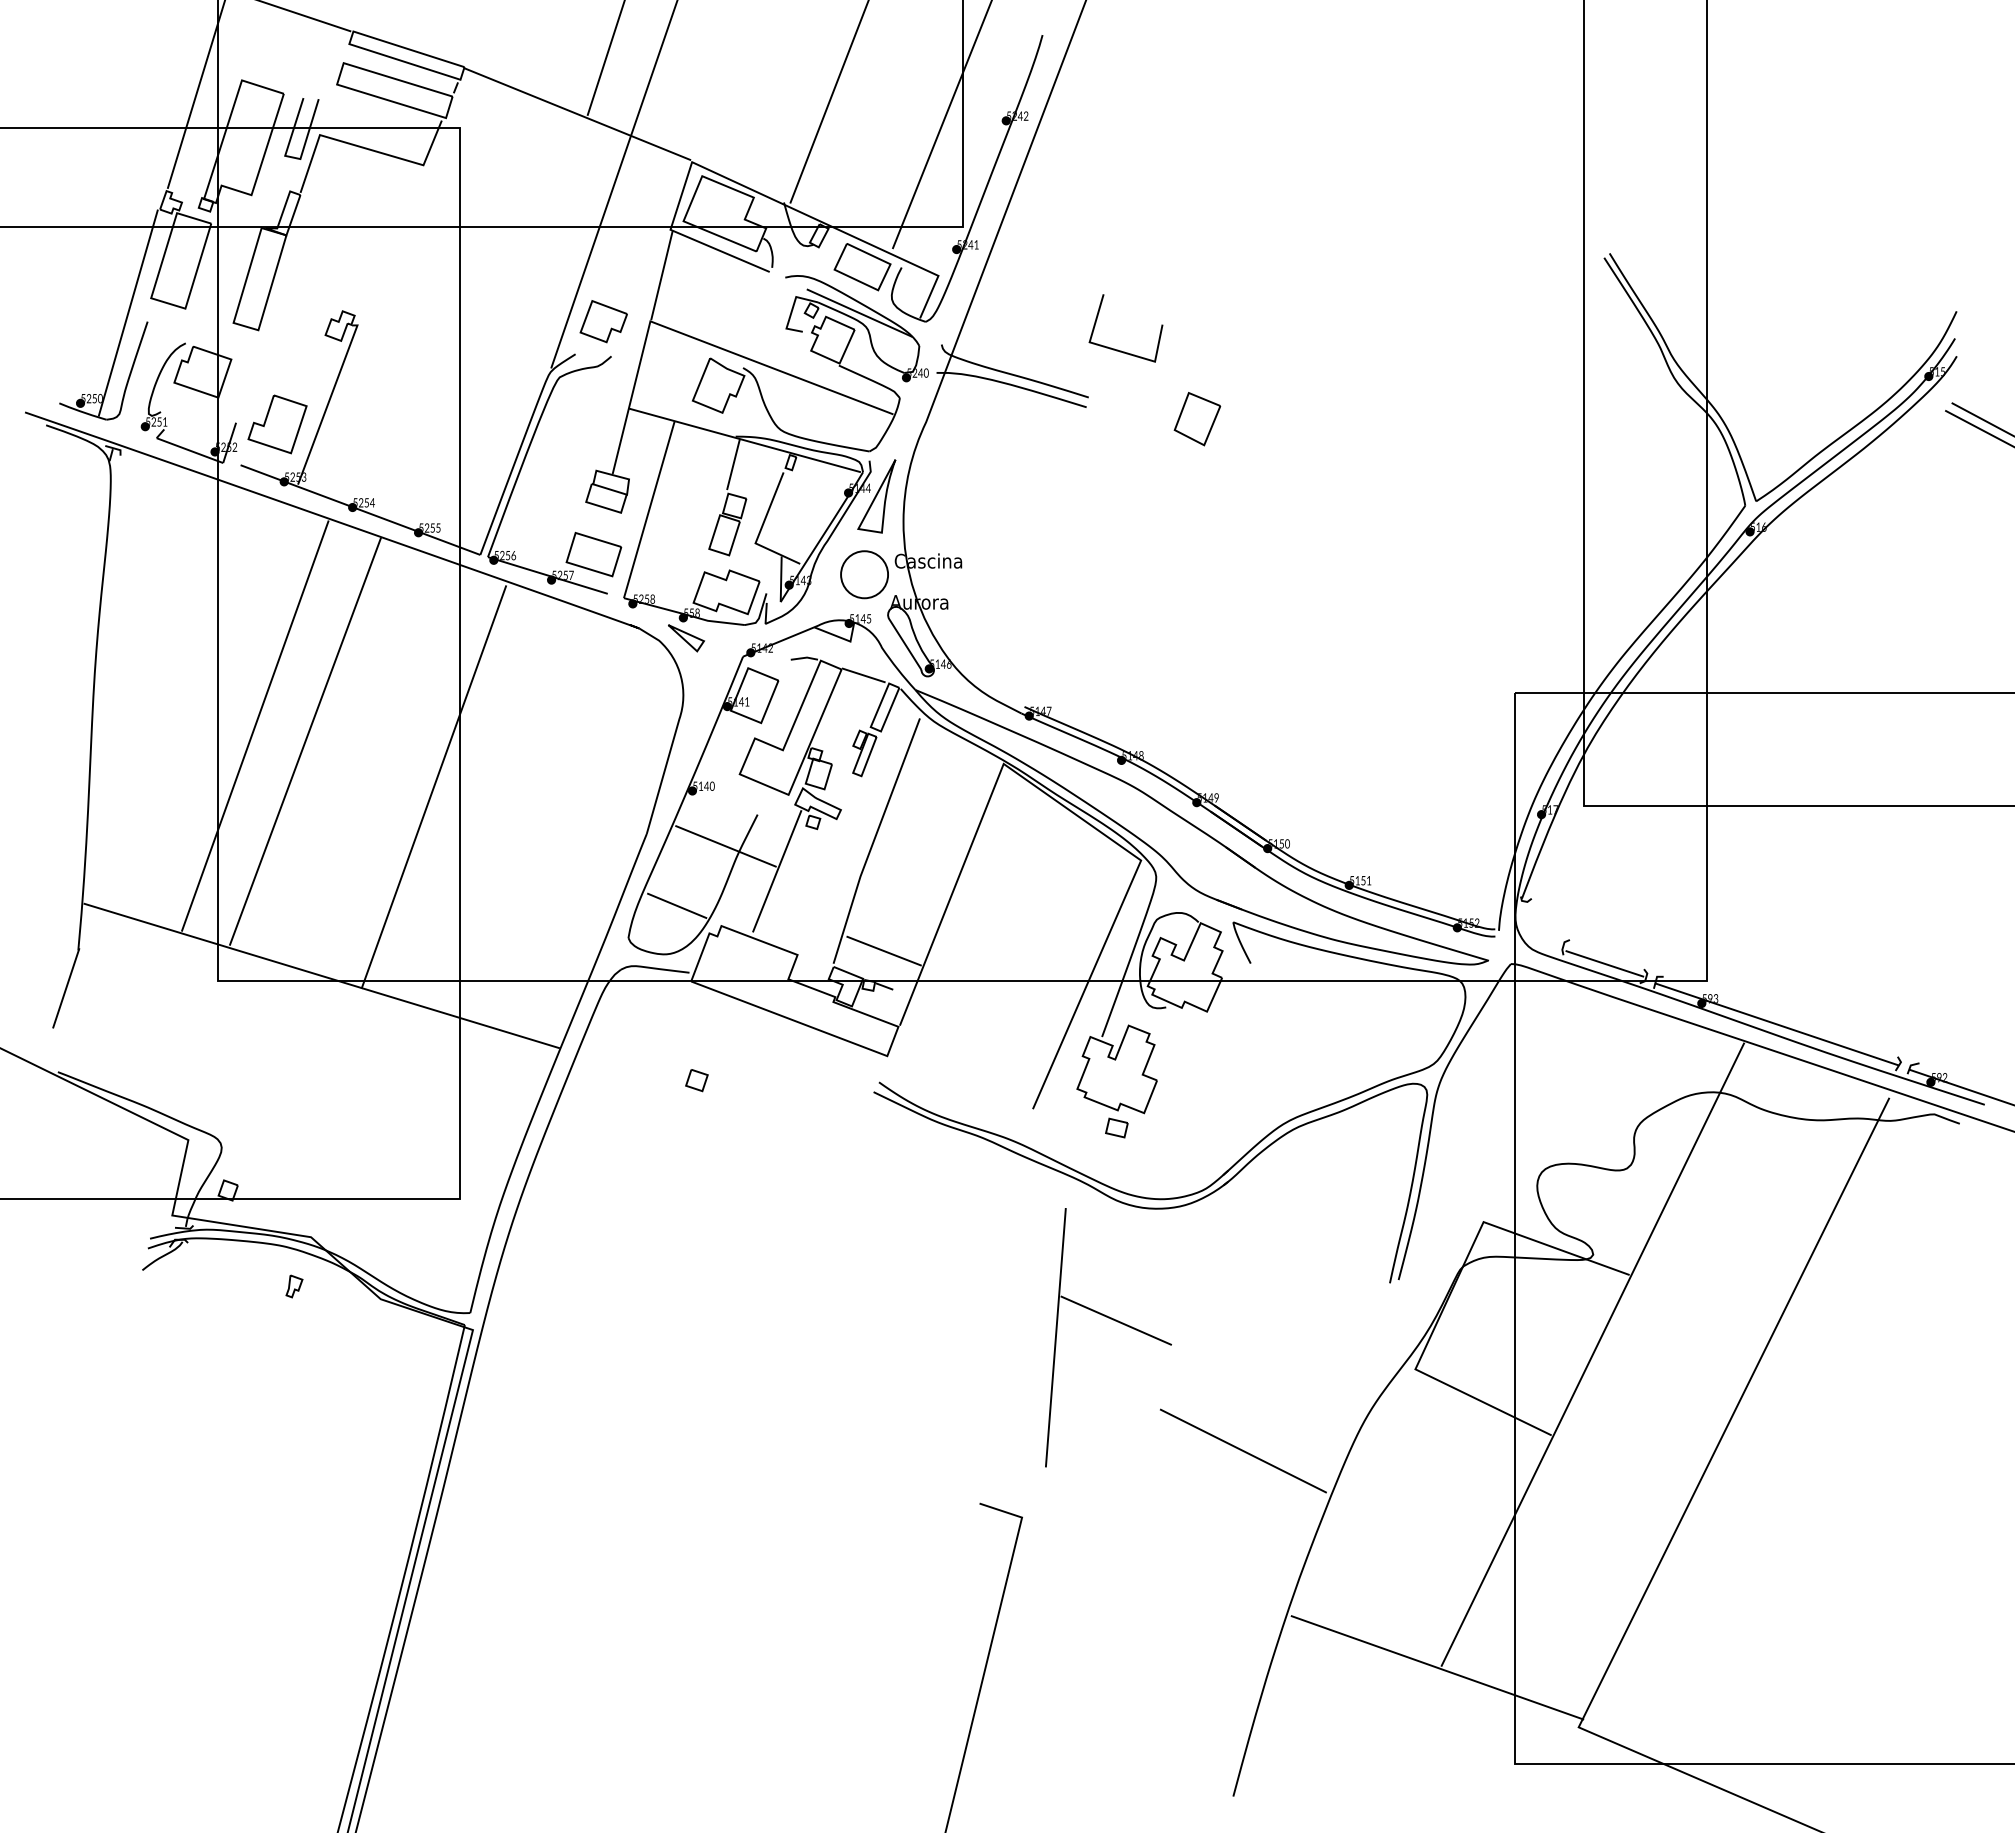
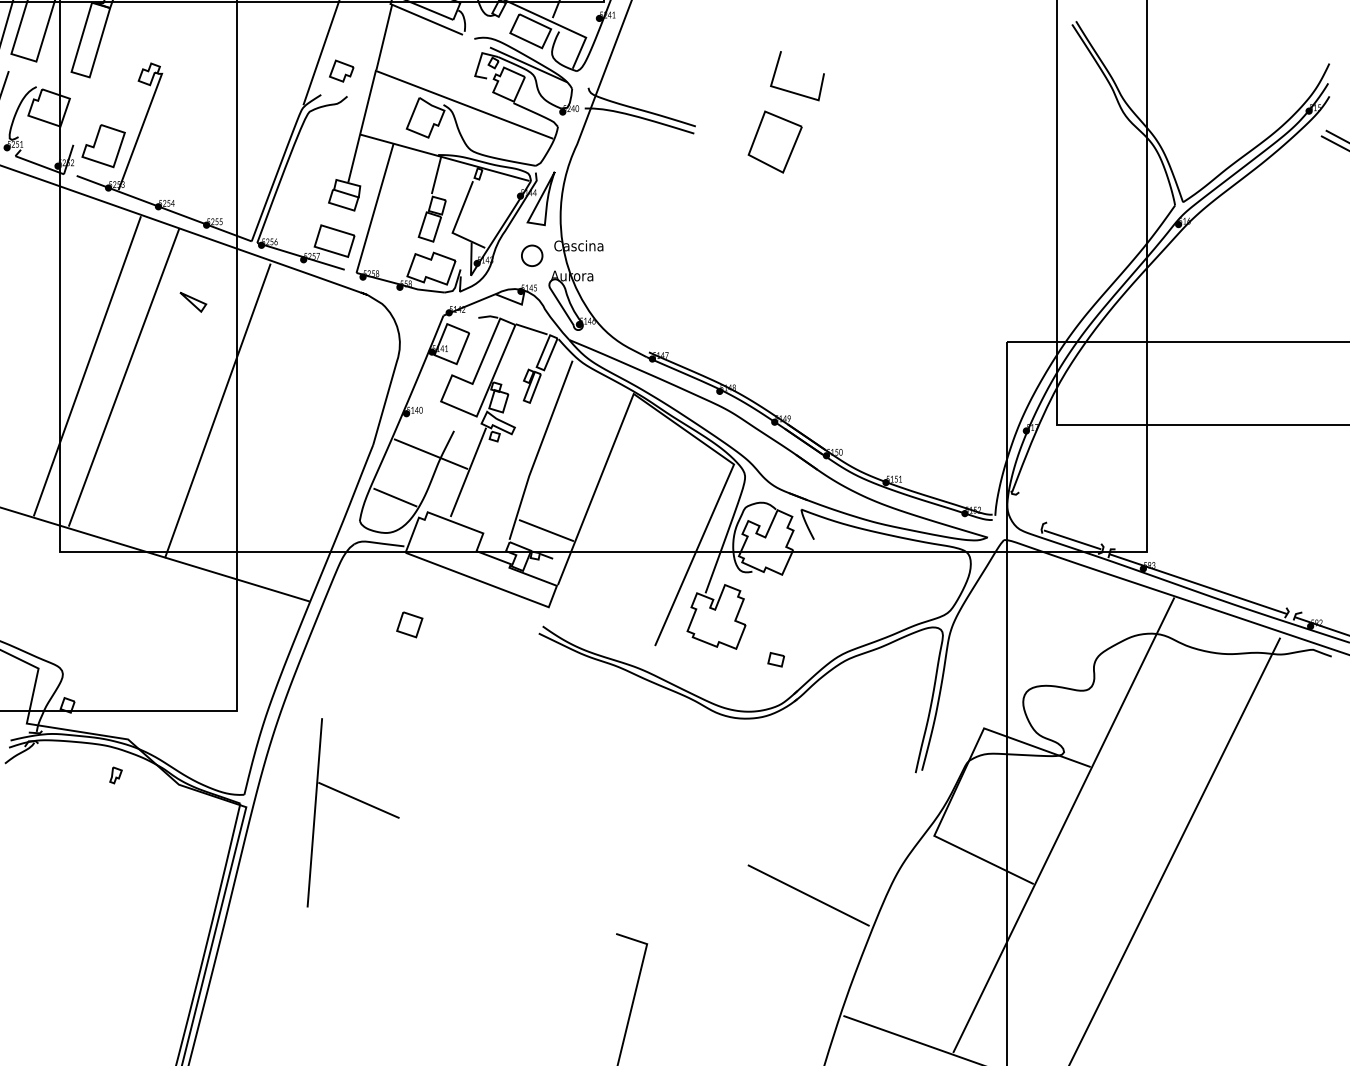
part: (603, 321) -> (341, 70), size x0.7
line: (1118, 349) -> (792, 91), moved
part: (1197, 419) -> (775, 142), size x1.6
circle: (864, 574) -> (532, 255), size x0.6
part: (686, 638) -> (193, 302), moved
part: (696, 1080) -> (409, 625), size x1.6
part: (1116, 1127) -> (775, 659), moved
part: (1115, 1321) -> (358, 800), moved

